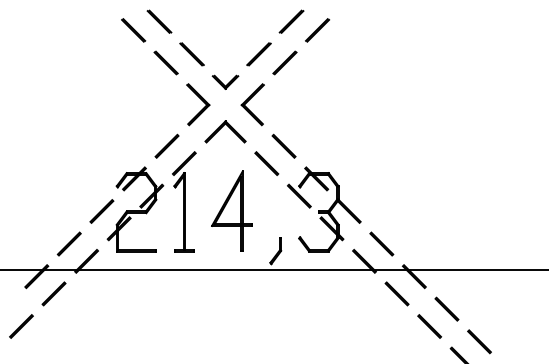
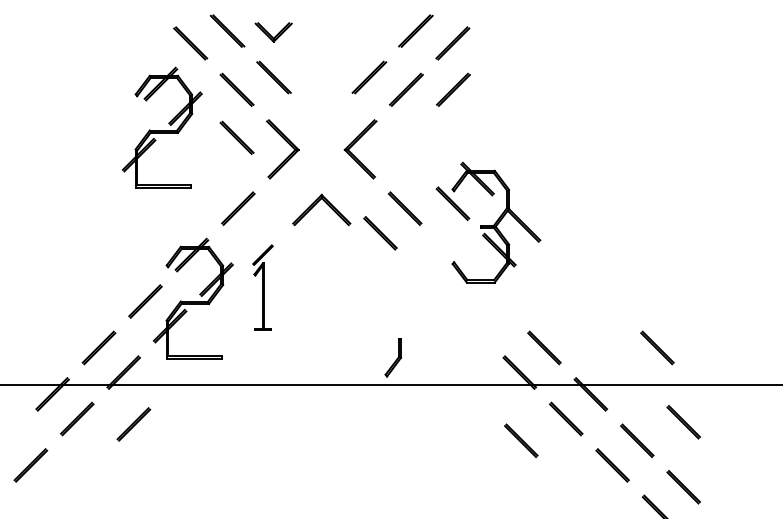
line: (317, 62) -> (453, 89), added
part: (225, 82) -> (273, 32), moved
part: (113, 89) -> (161, 127), added
line: (165, 96) -> (236, 137), added
part: (221, 127) -> (316, 204), moved
part: (183, 201) -> (262, 287), size x0.6
part: (324, 209) -> (488, 222), moved
part: (231, 210) -> (330, 300), removed
line: (461, 243) -> (657, 347), added
line: (479, 296) -> (683, 422), added
line: (93, 297) -> (133, 424), added
line: (365, 308) -> (521, 440), added

